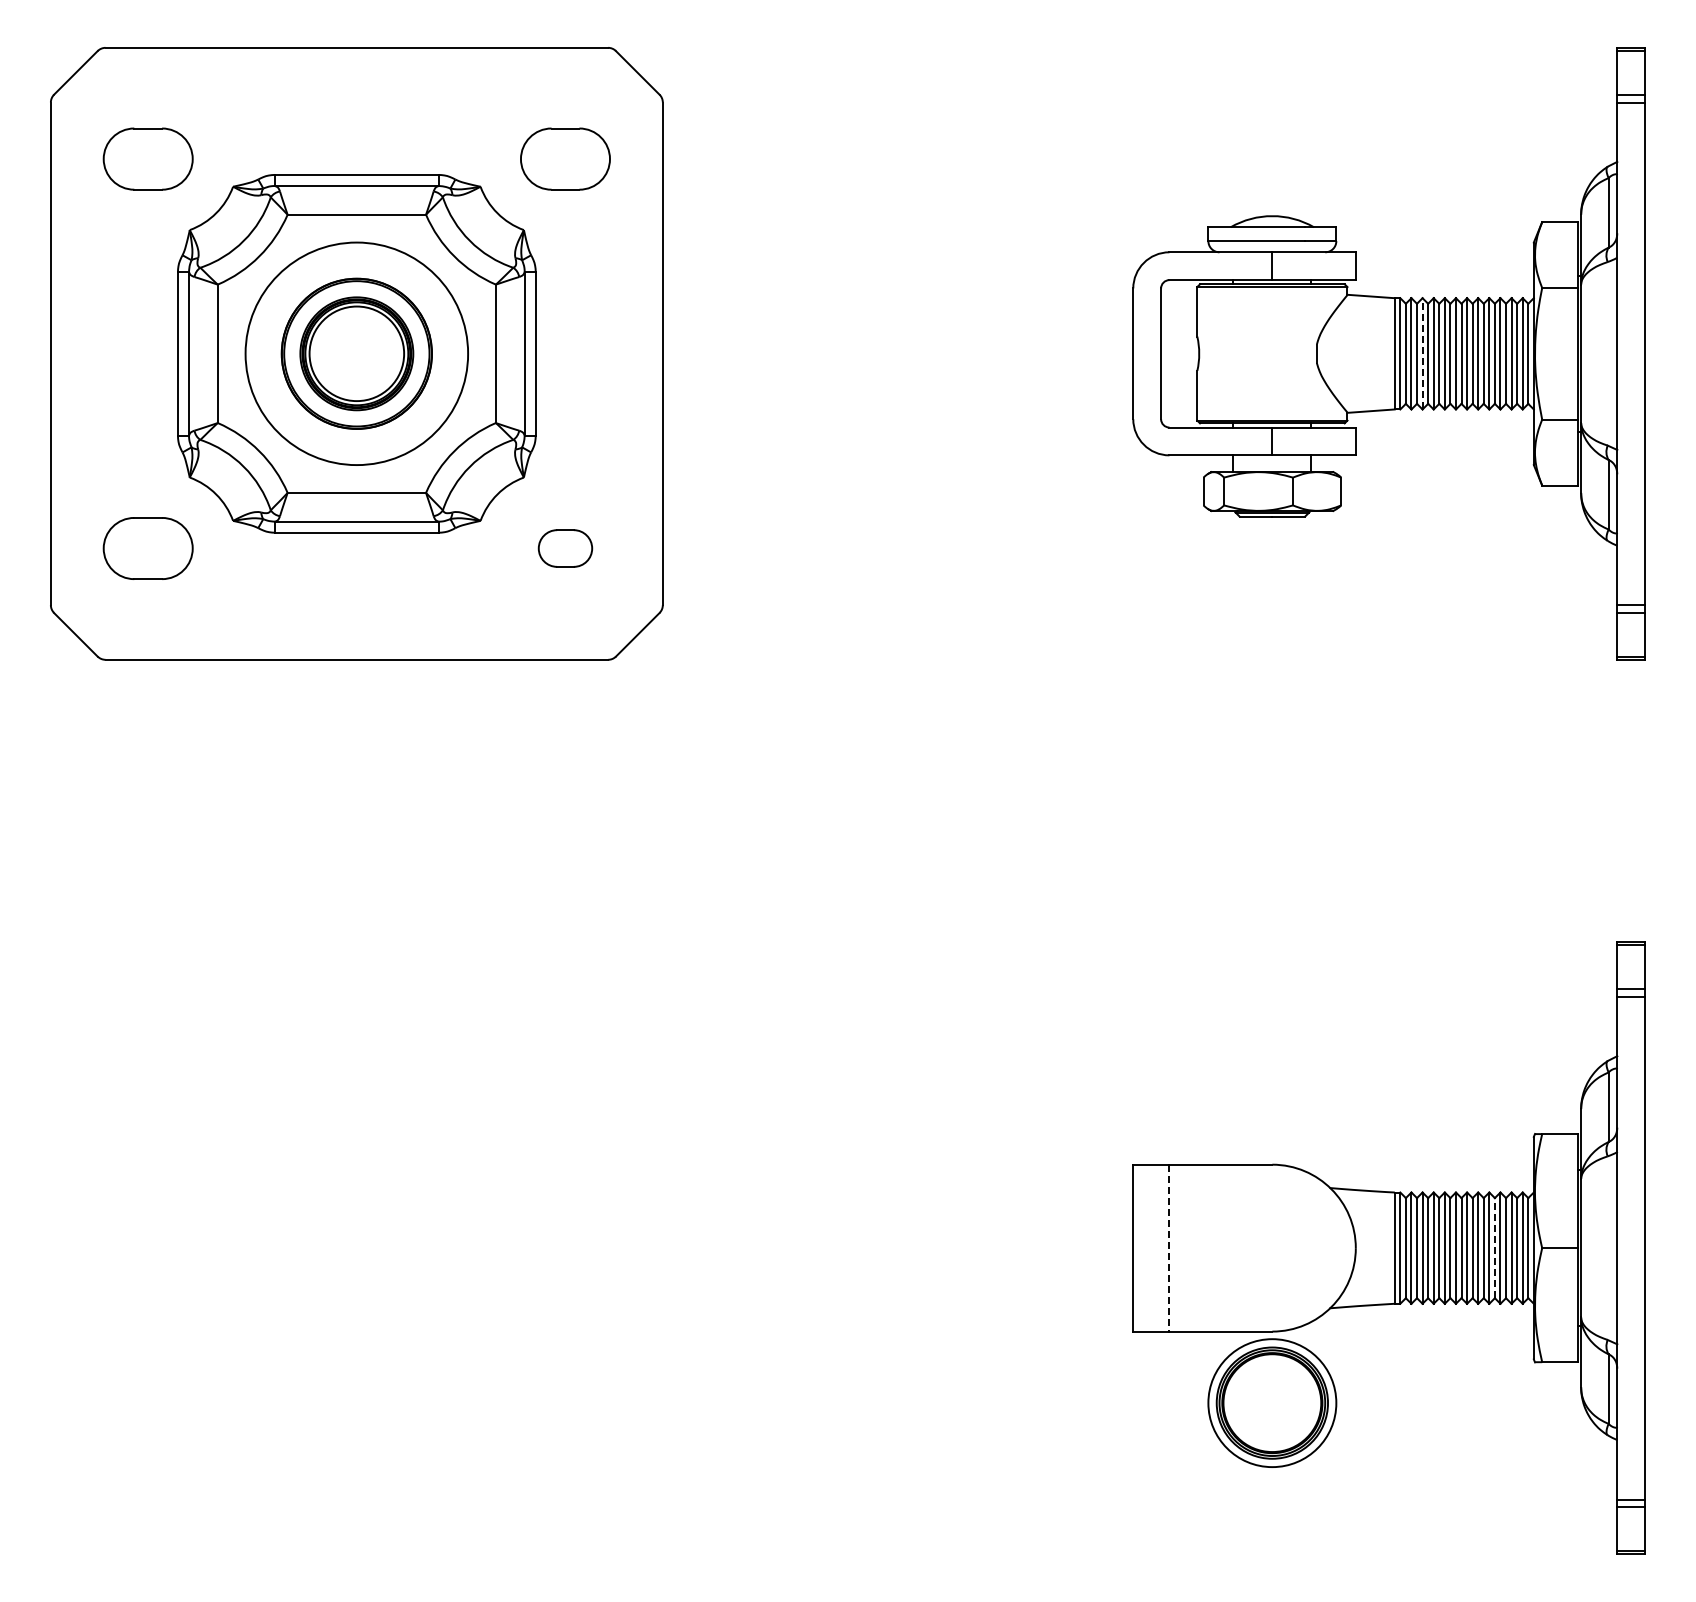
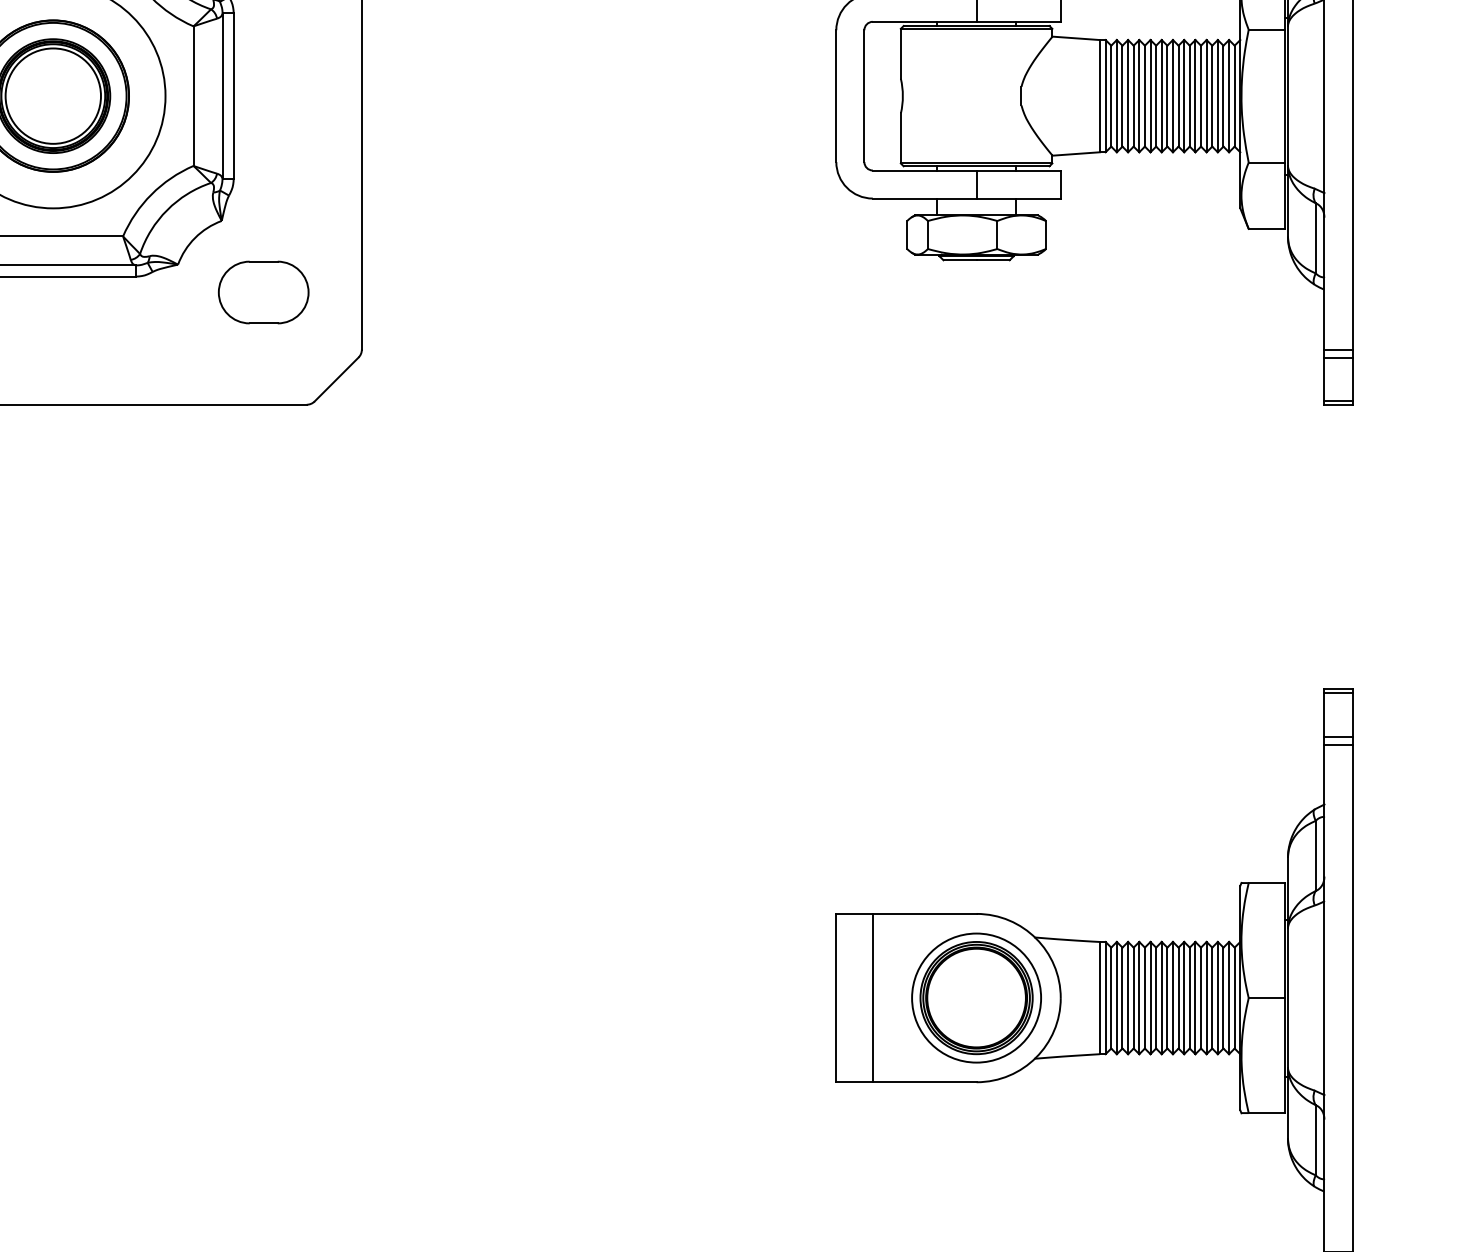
line: (1422, 353) -> (1128, 95), dashed -> solid
part: (565, 548) -> (263, 292), size x1.67
line: (1494, 1247) -> (1200, 997), dashed -> solid
line: (1169, 1248) -> (872, 998), dashed -> solid
part: (1272, 1402) -> (976, 997), moved

